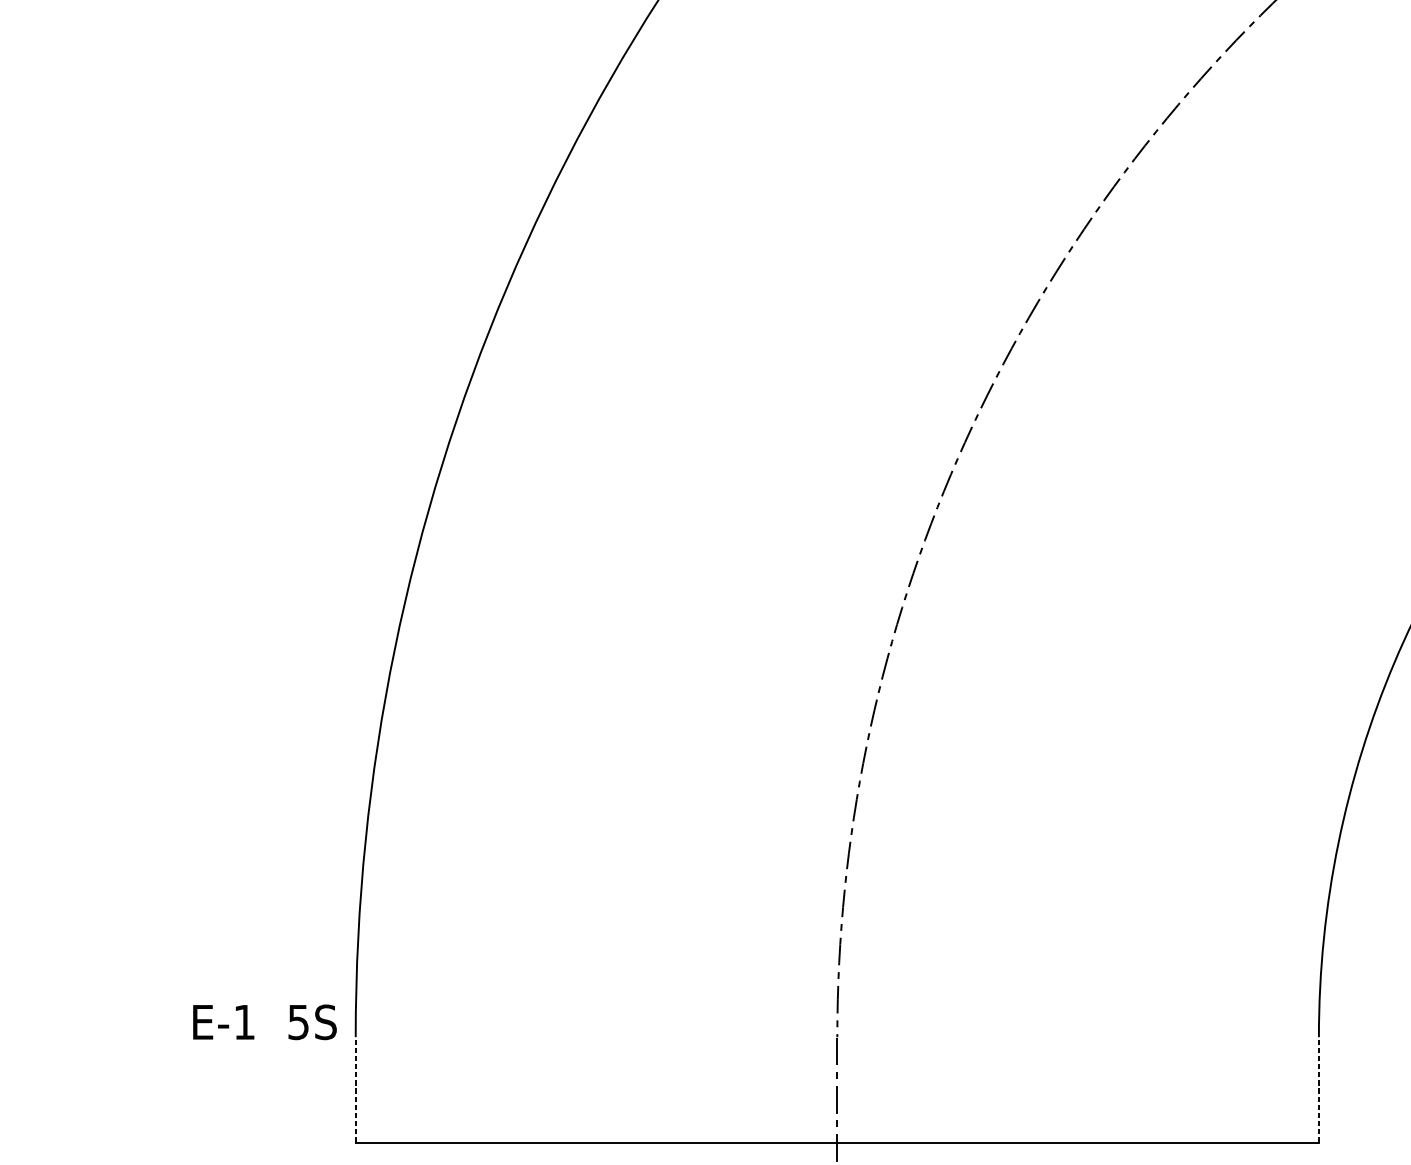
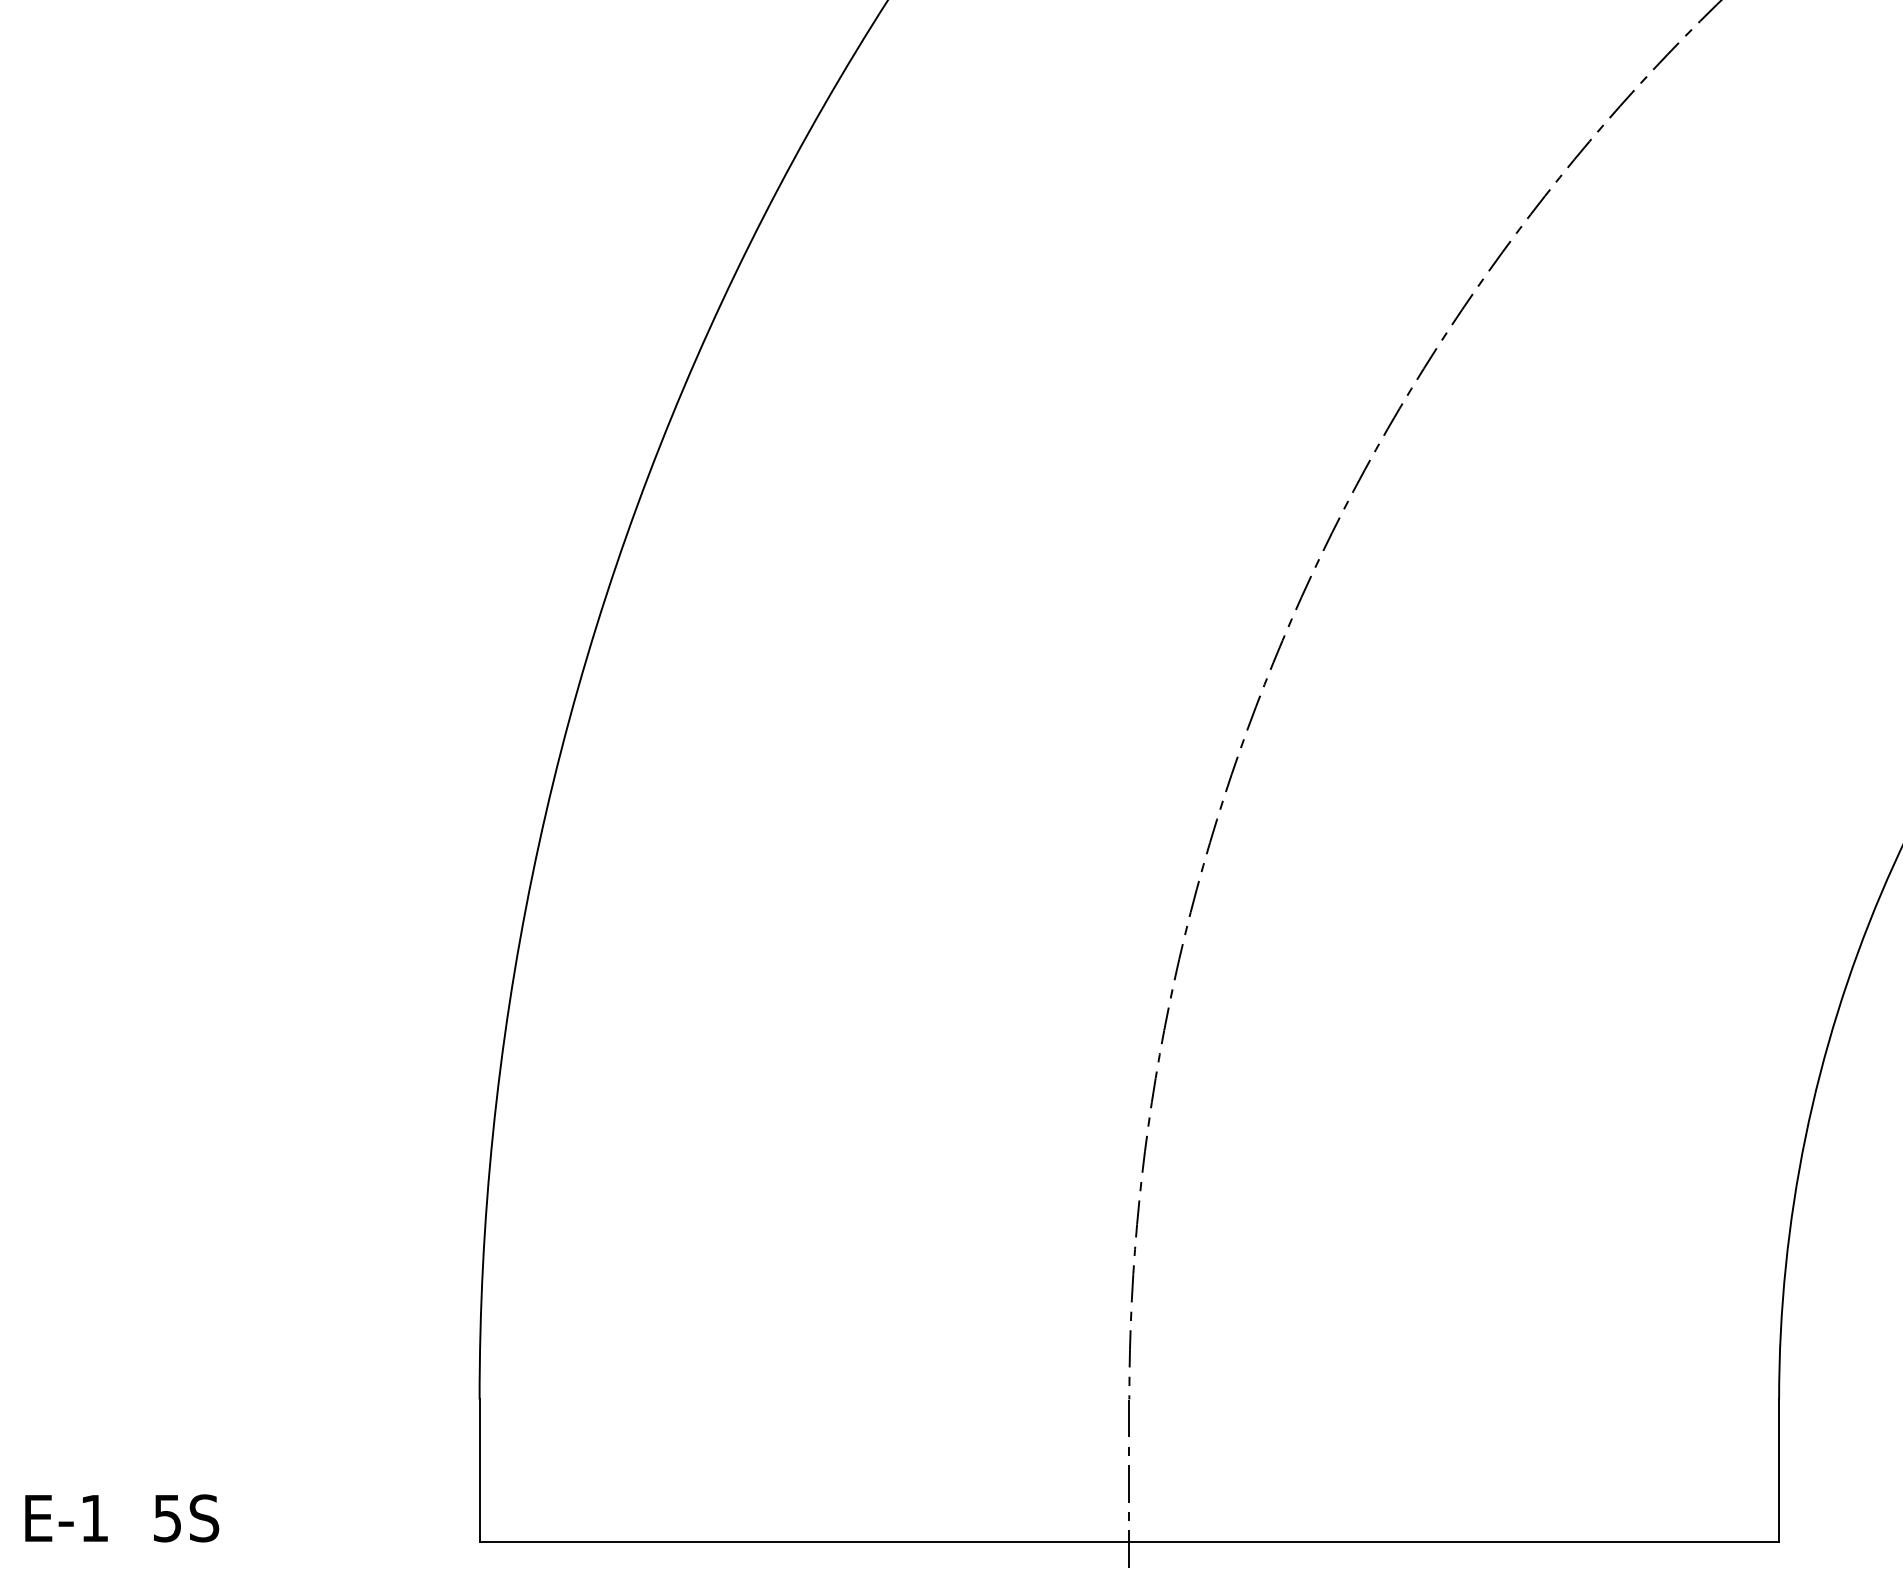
text: (265, 1022) -> (122, 1518), moved
line: (355, 1089) -> (479, 1470), dashed -> solid
line: (1319, 1089) -> (1779, 1470), dashed -> solid

